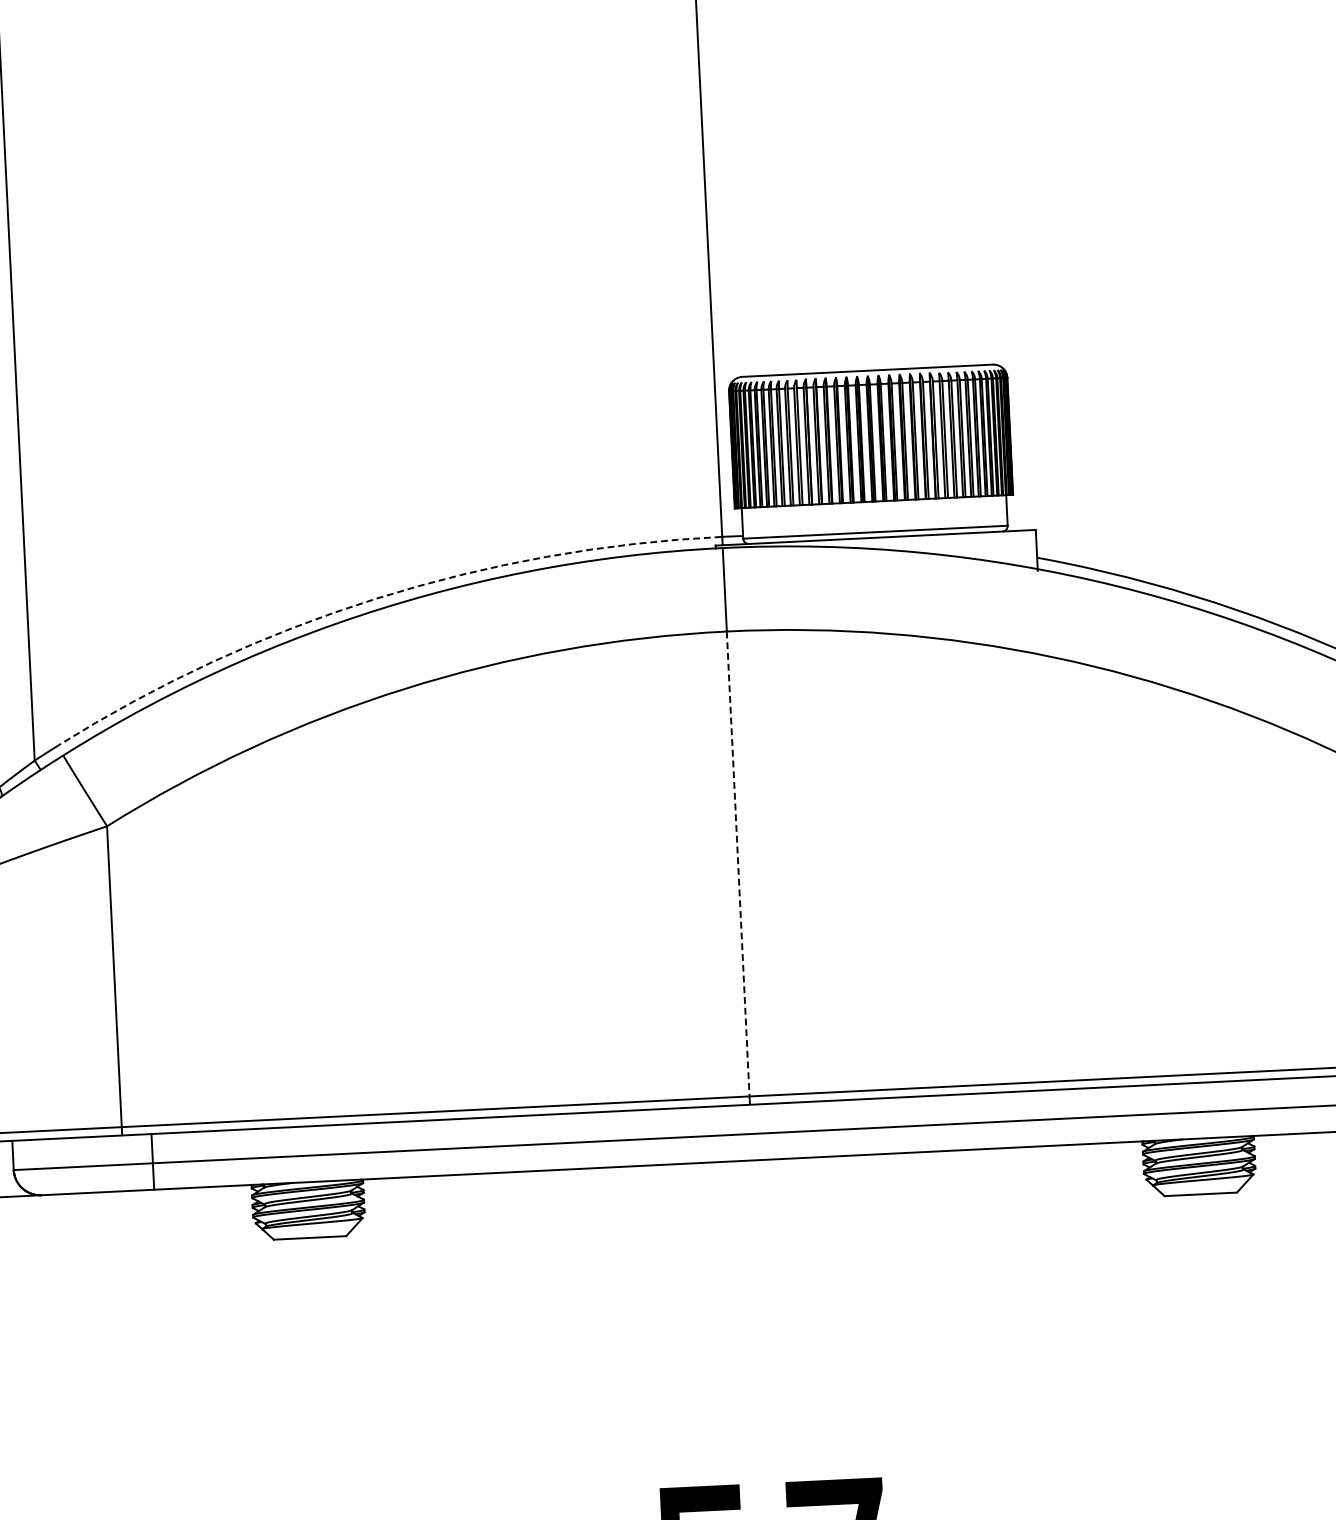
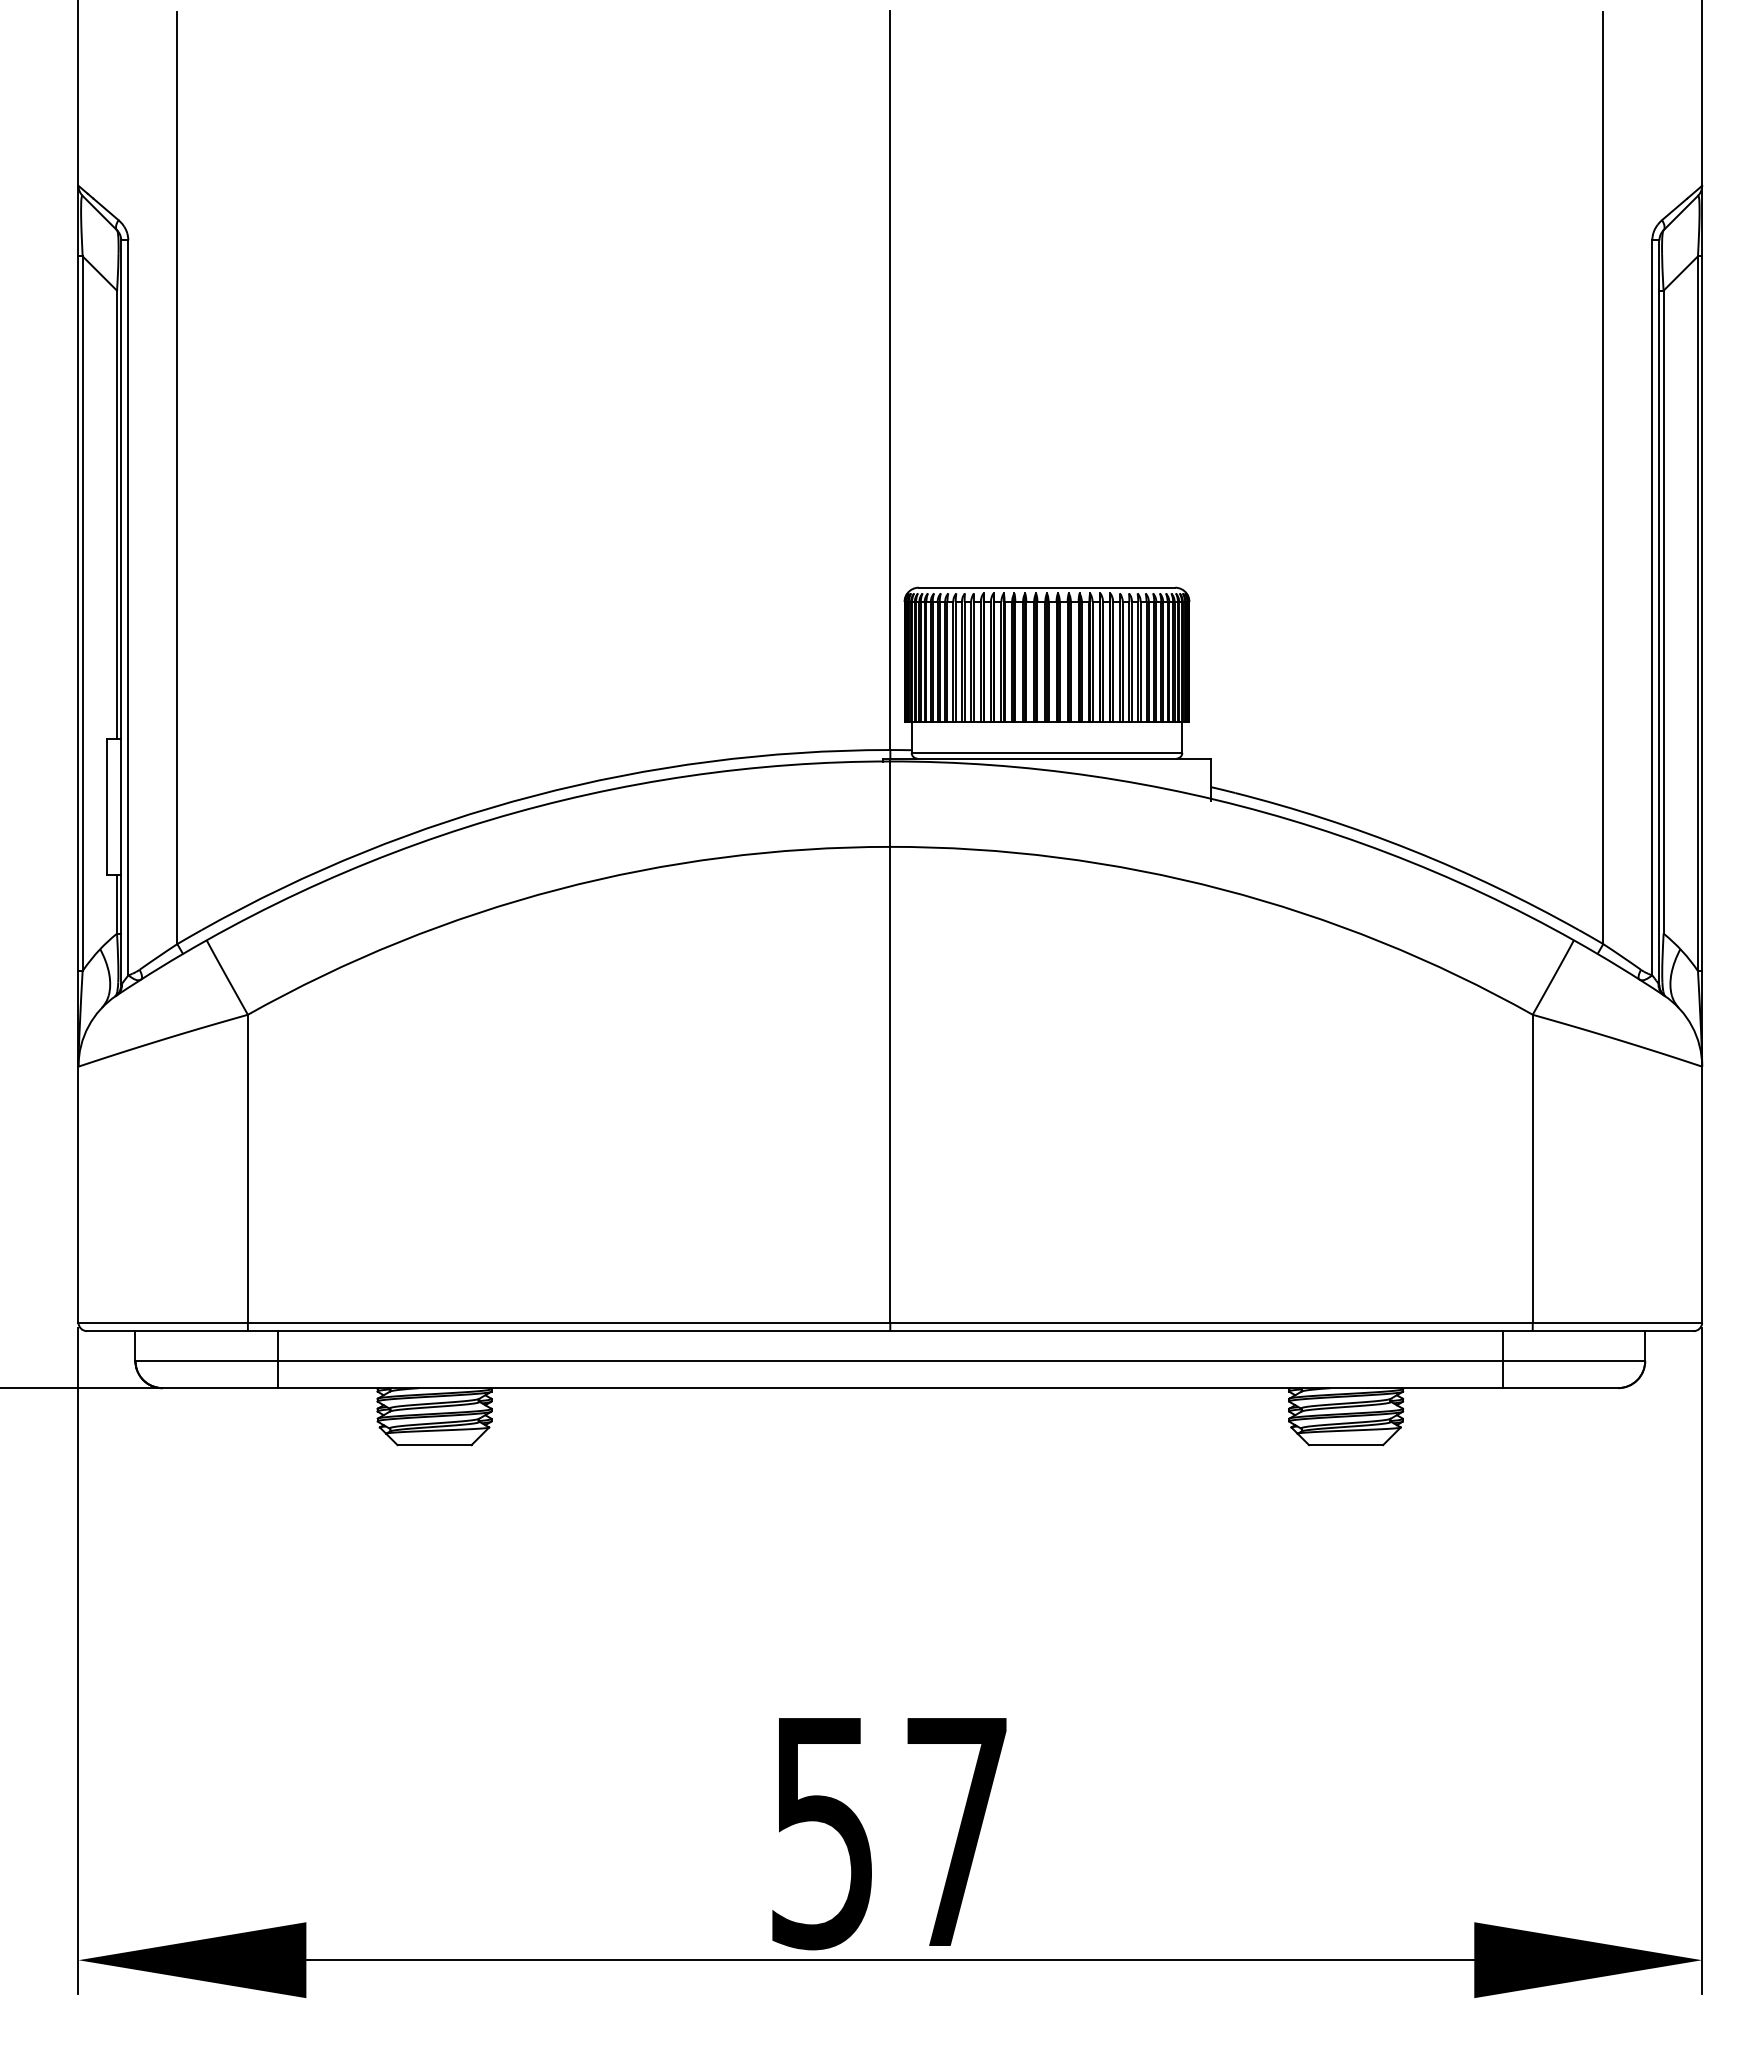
arc: (376, 598) -> (534, 795), dashed -> solid
line: (738, 863) -> (890, 1084), dashed -> solid

